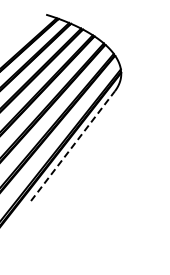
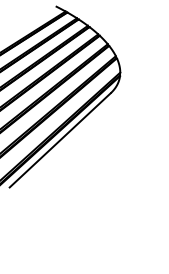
line: (73, 145) -> (60, 139), dashed -> solid

